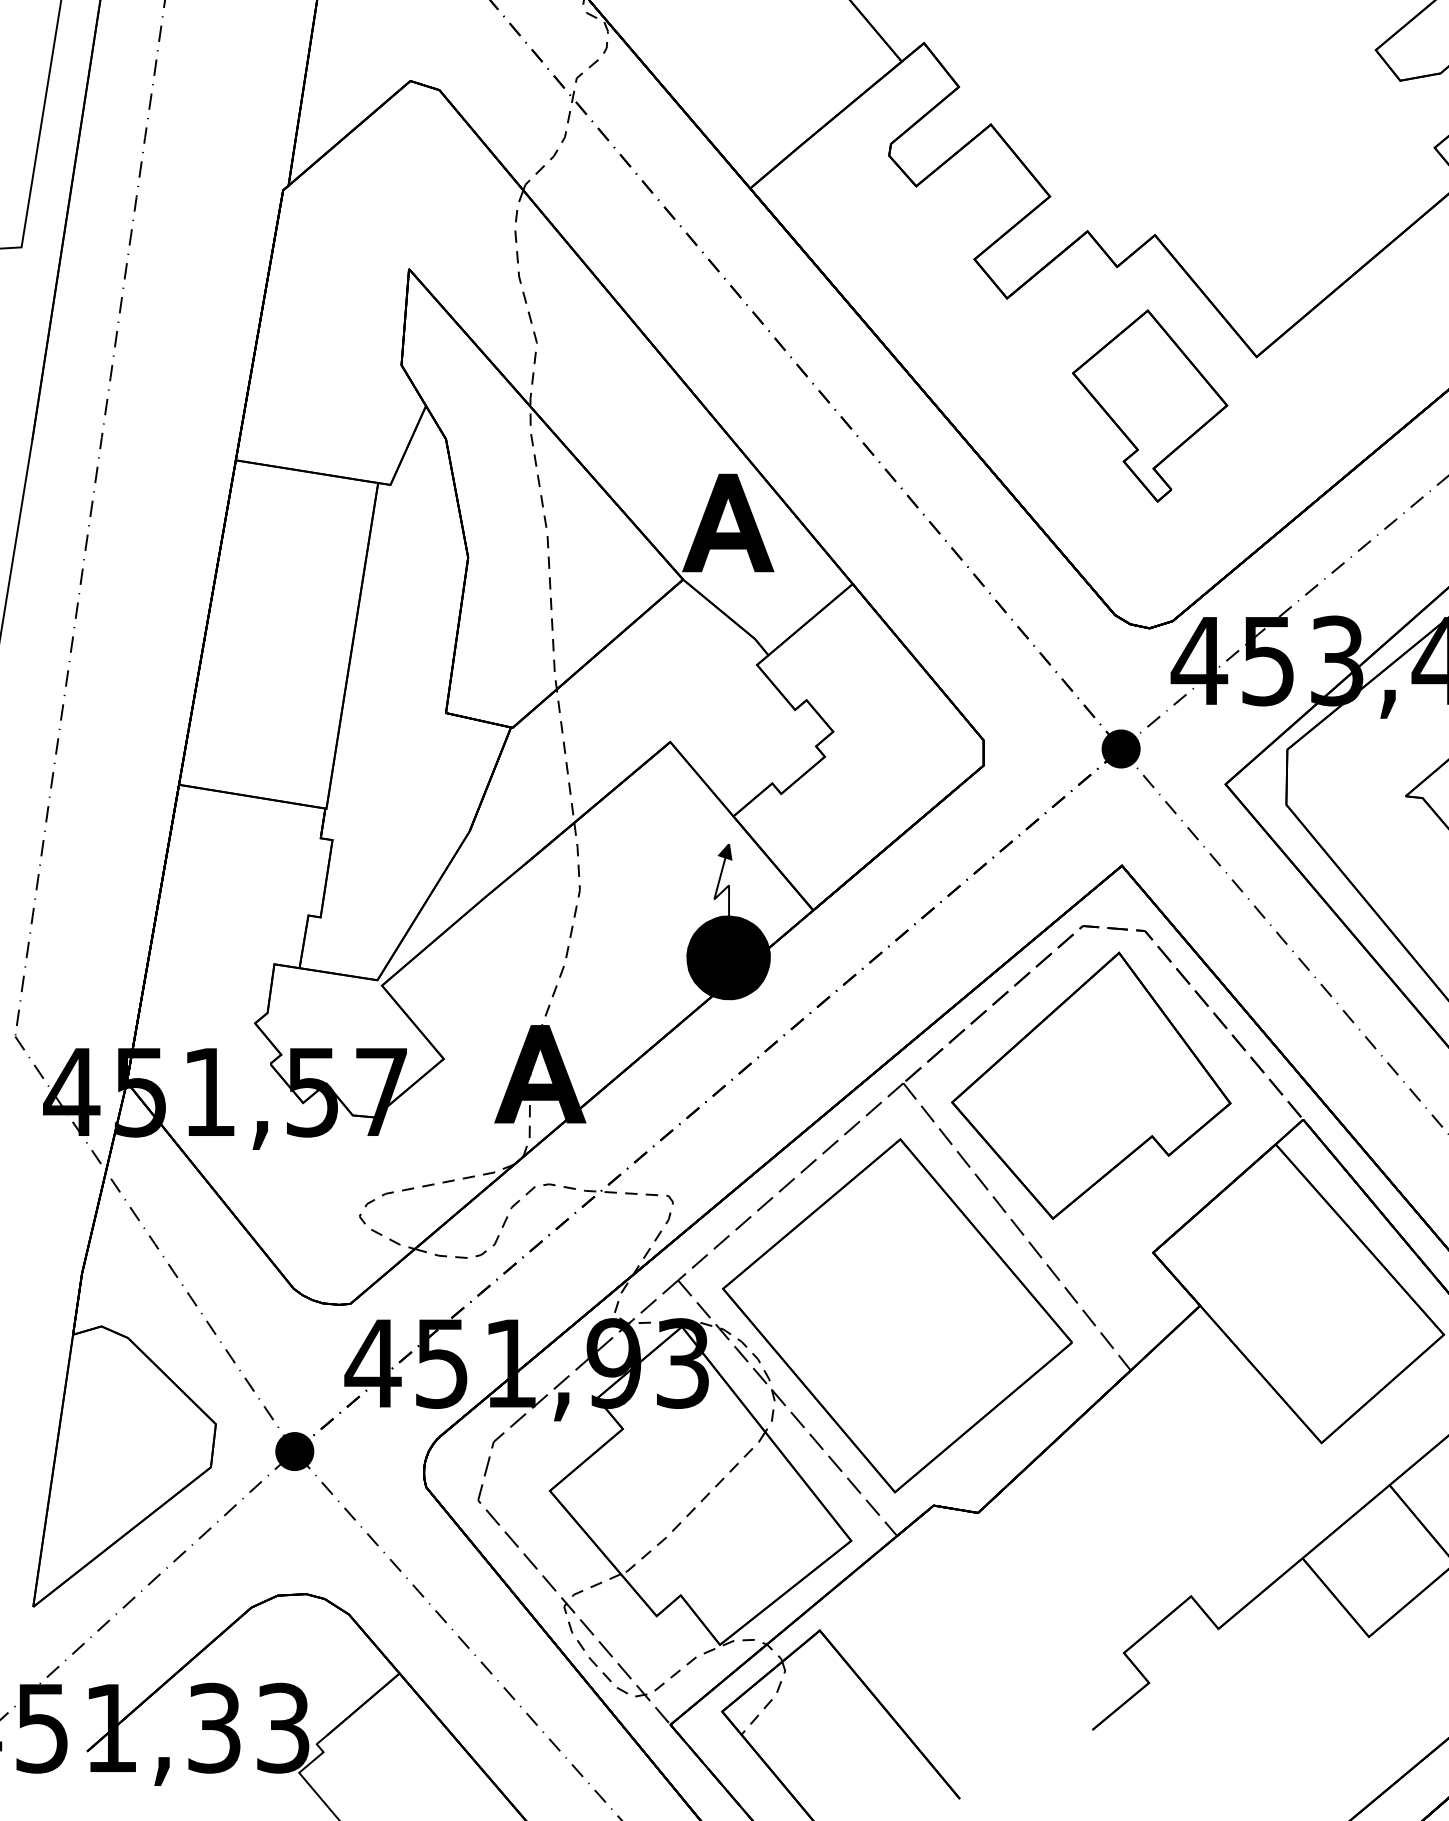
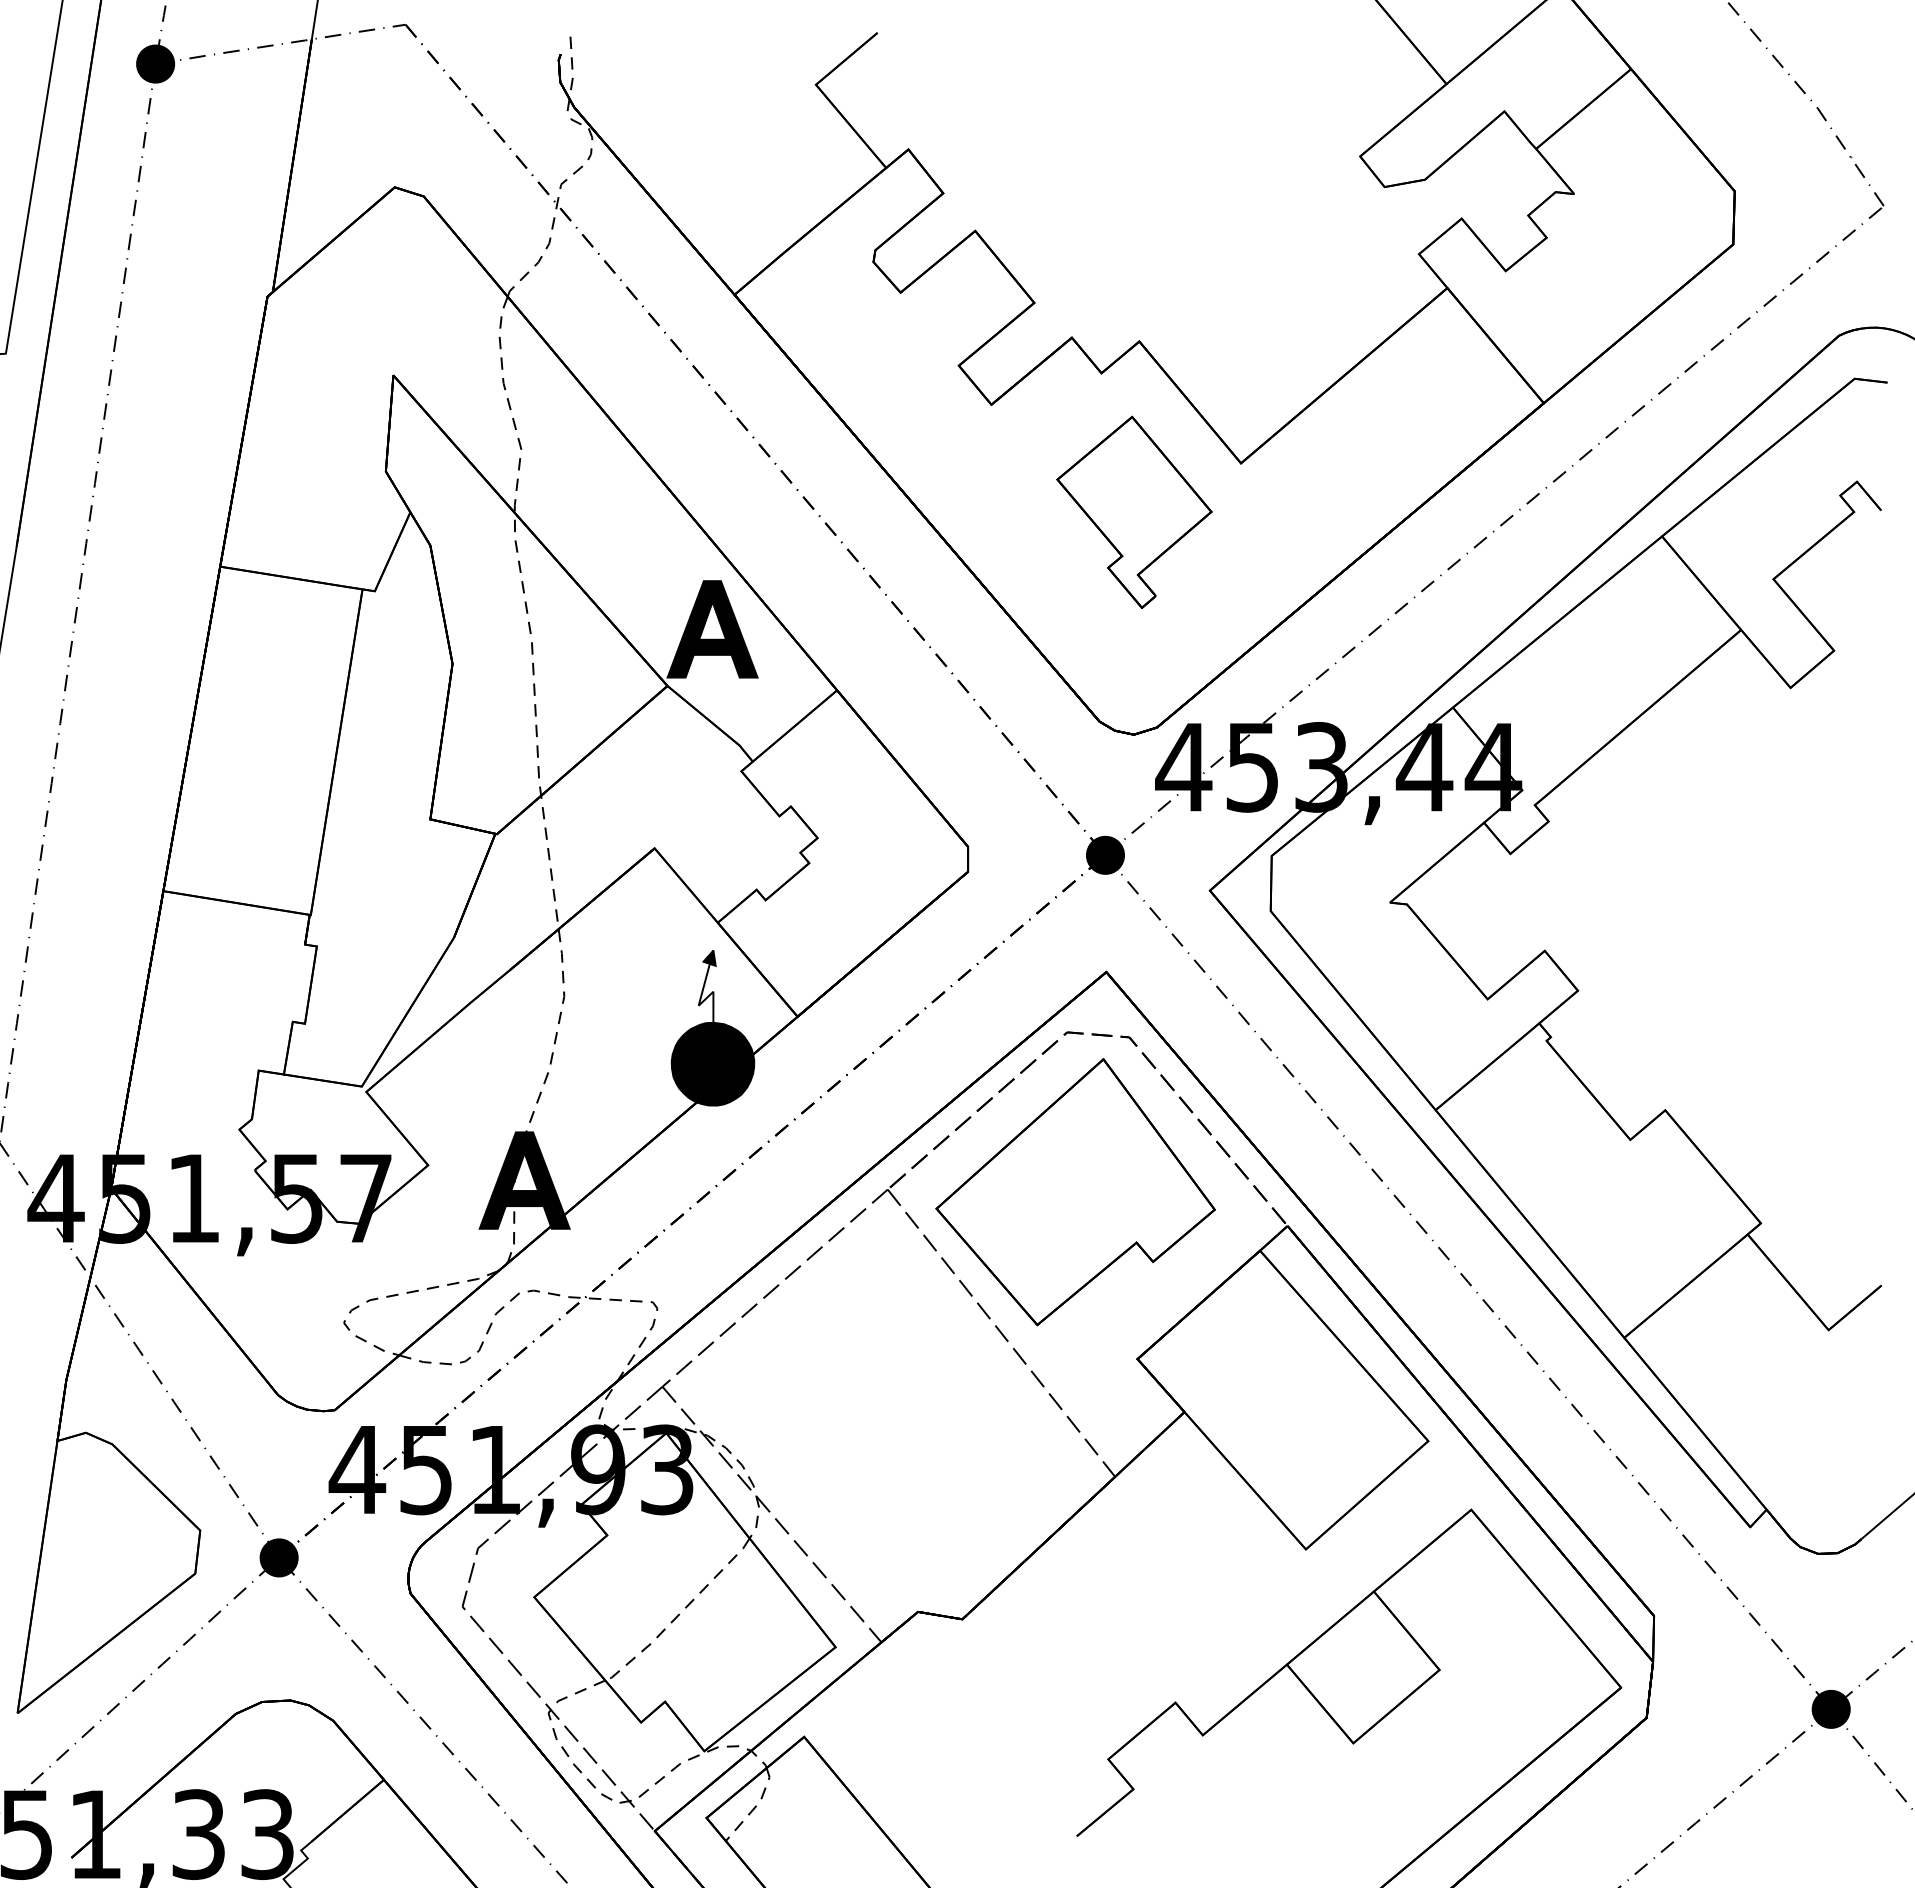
part: (897, 1315) -> (881, 1421), removed

